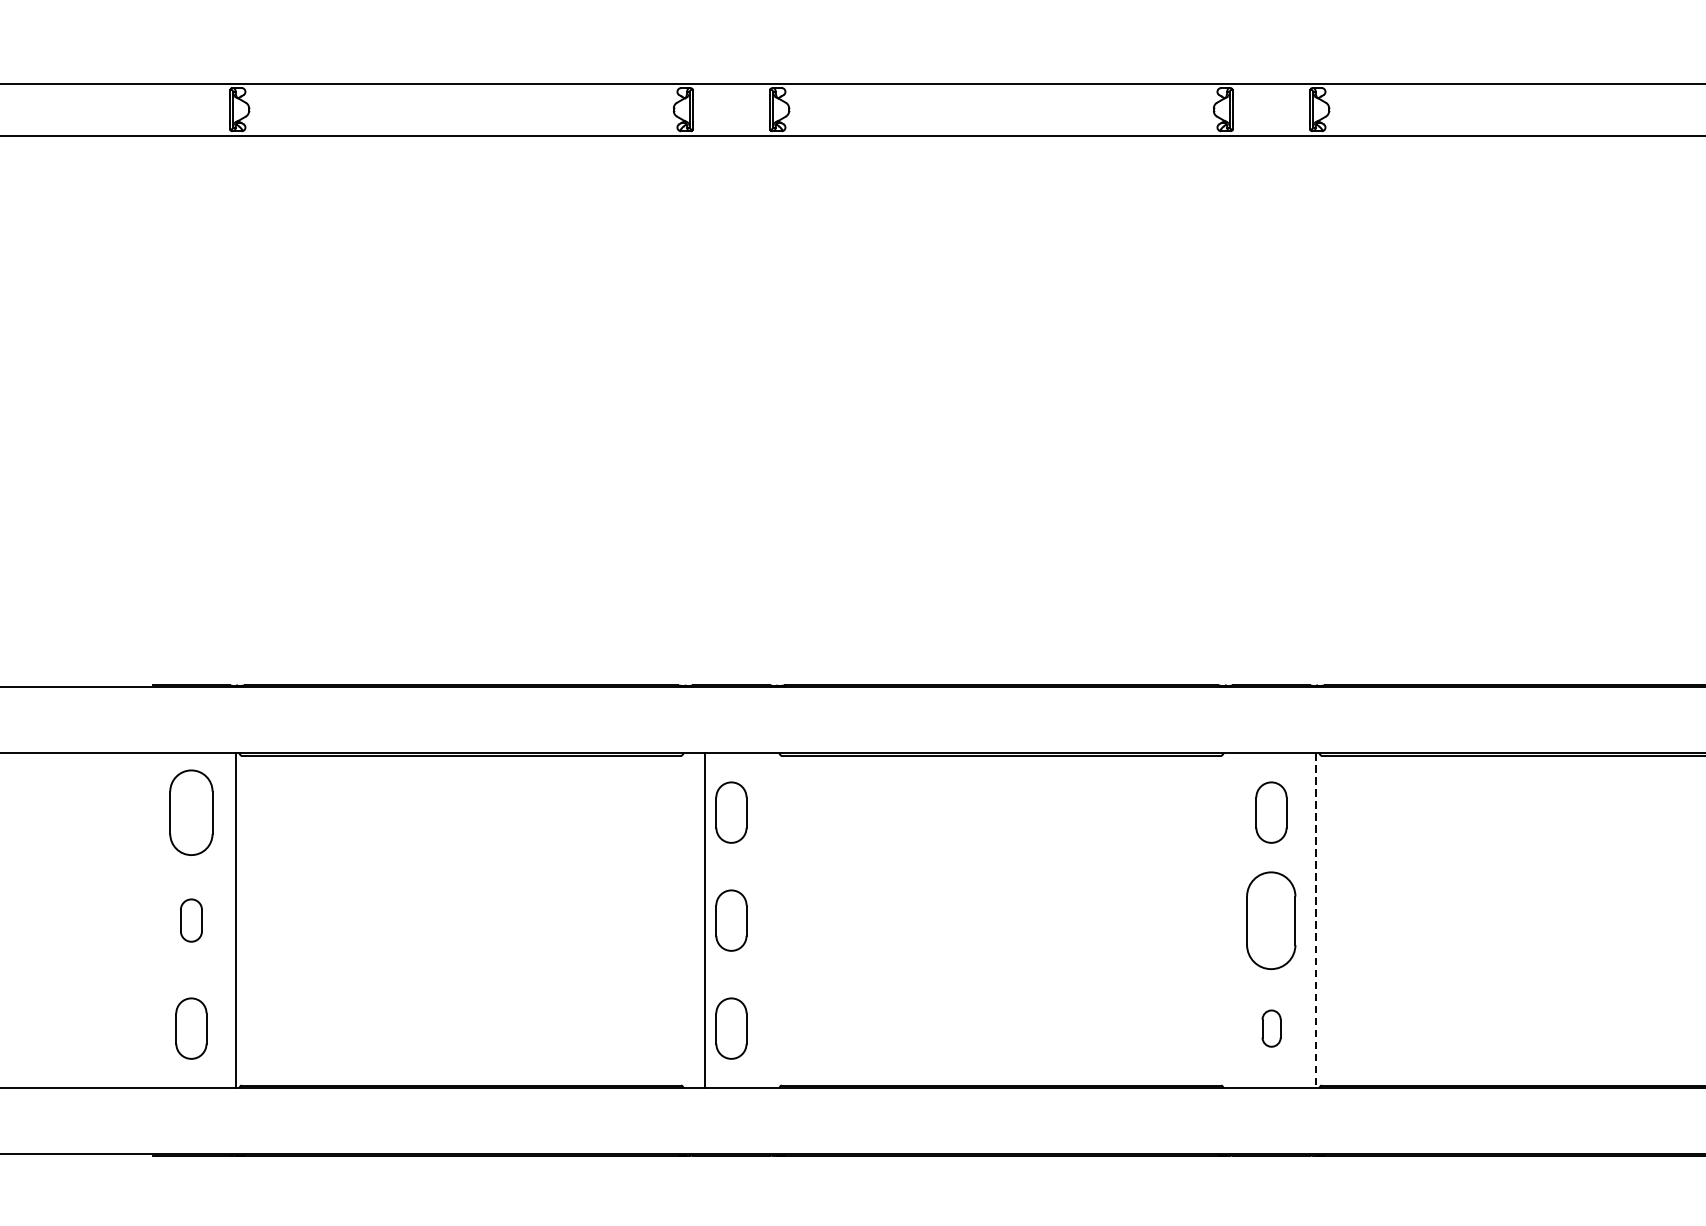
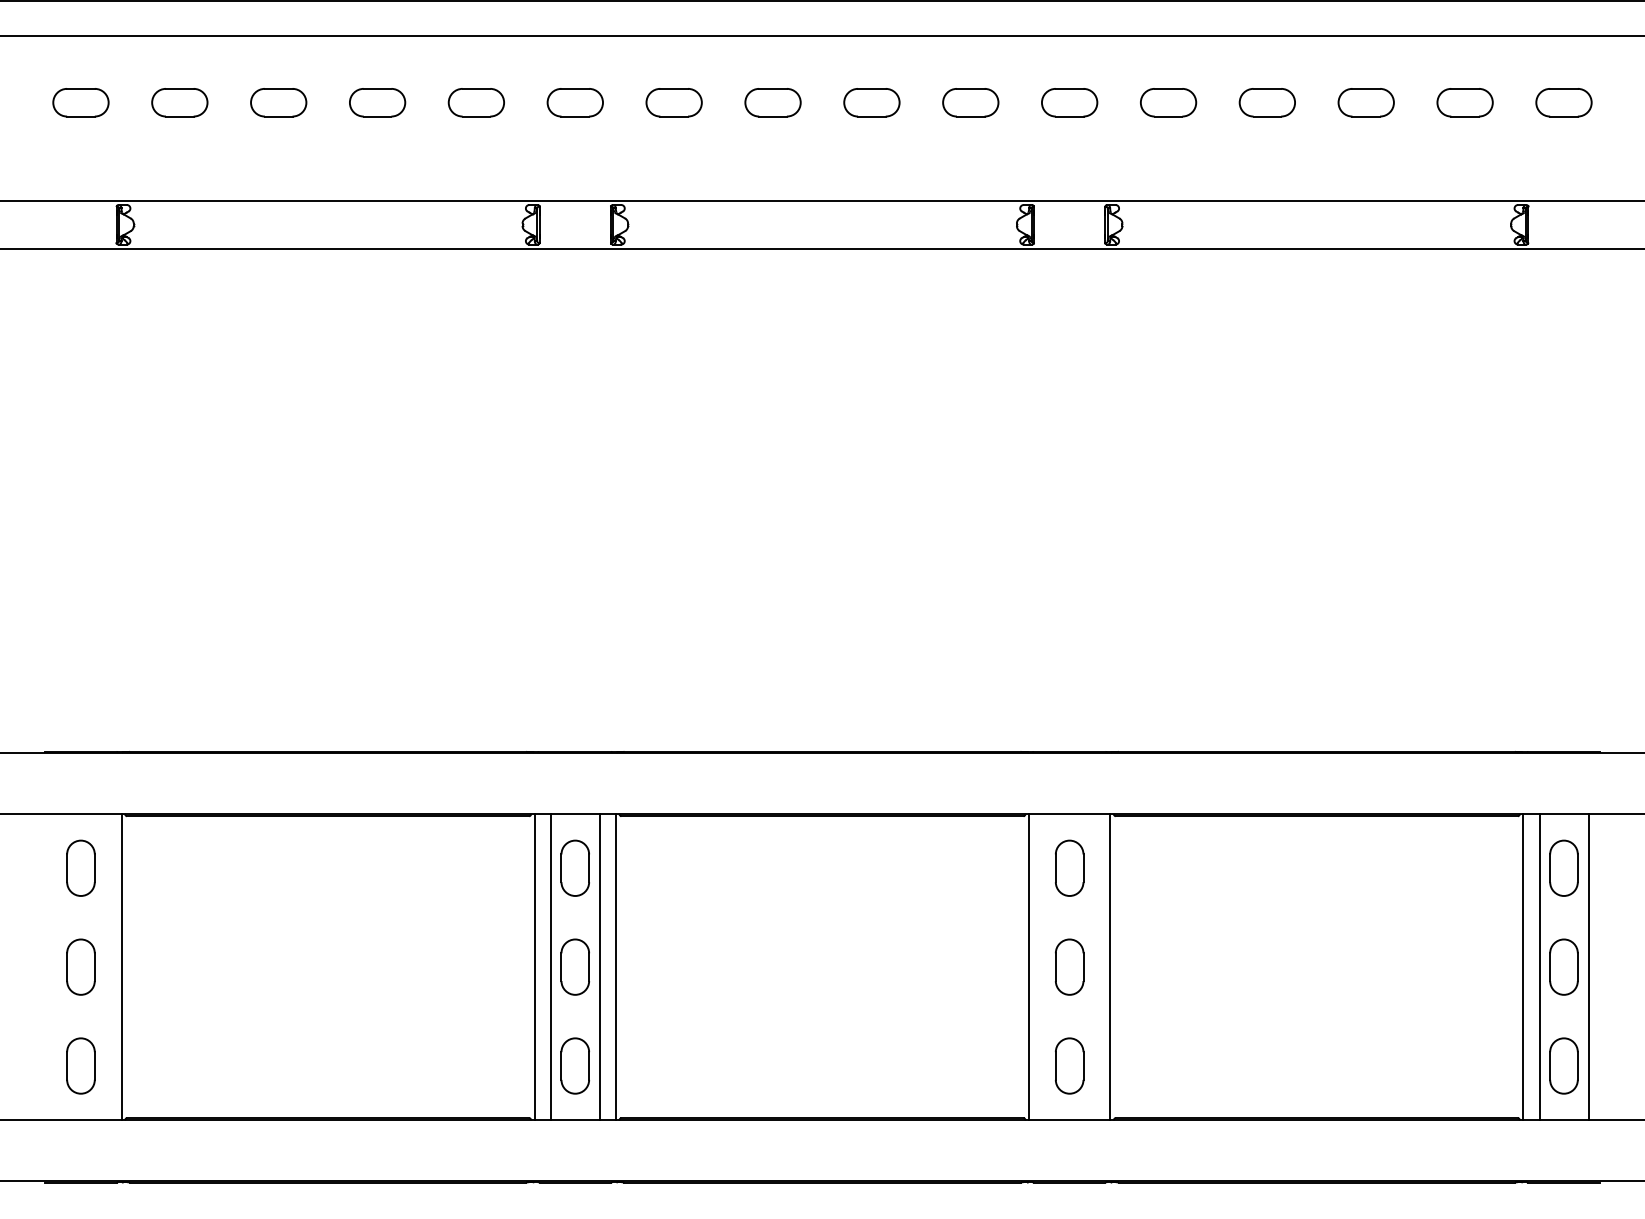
part: (190, 811) -> (80, 867), size x0.71
part: (190, 919) -> (80, 966), size x1.43
line: (686, 919) -> (534, 966), added
line: (757, 919) -> (599, 966), added
line: (775, 919) -> (615, 966), added
line: (1227, 919) -> (1029, 966), added
part: (1271, 919) -> (1069, 966), size x0.62
line: (1316, 921) -> (1110, 967), dashed -> solid
part: (1271, 1028) -> (1069, 1065), size x1.67

